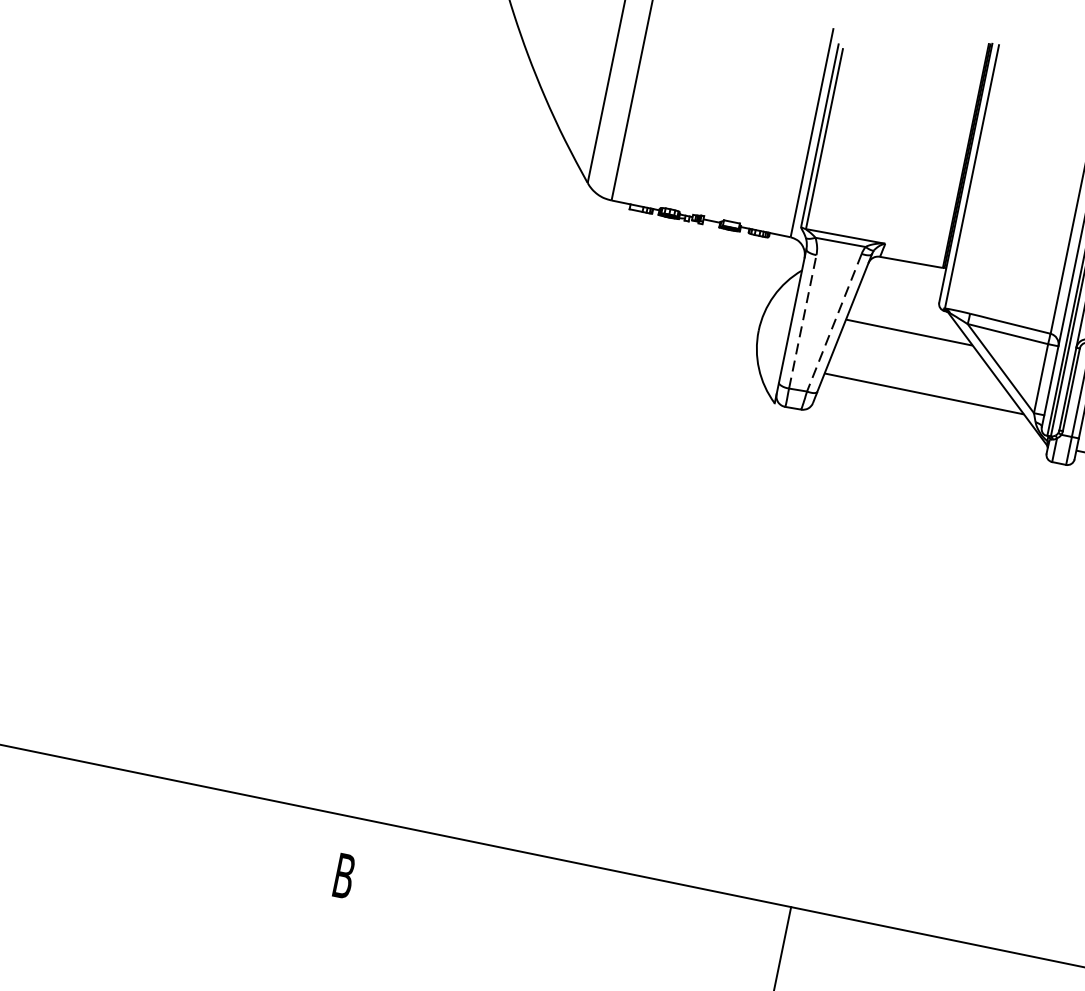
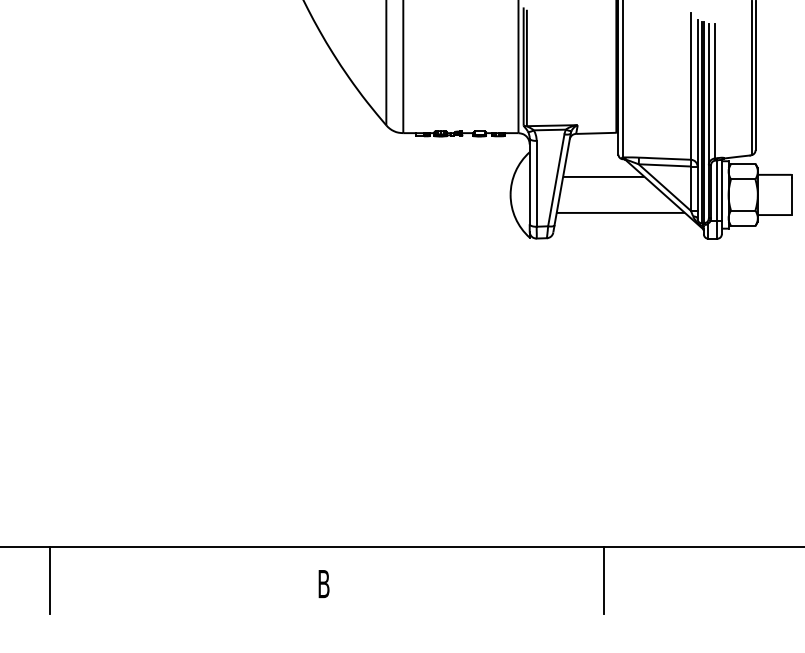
line: (802, 321) -> (536, 183), dashed -> solid
line: (834, 322) -> (556, 180), dashed -> solid

